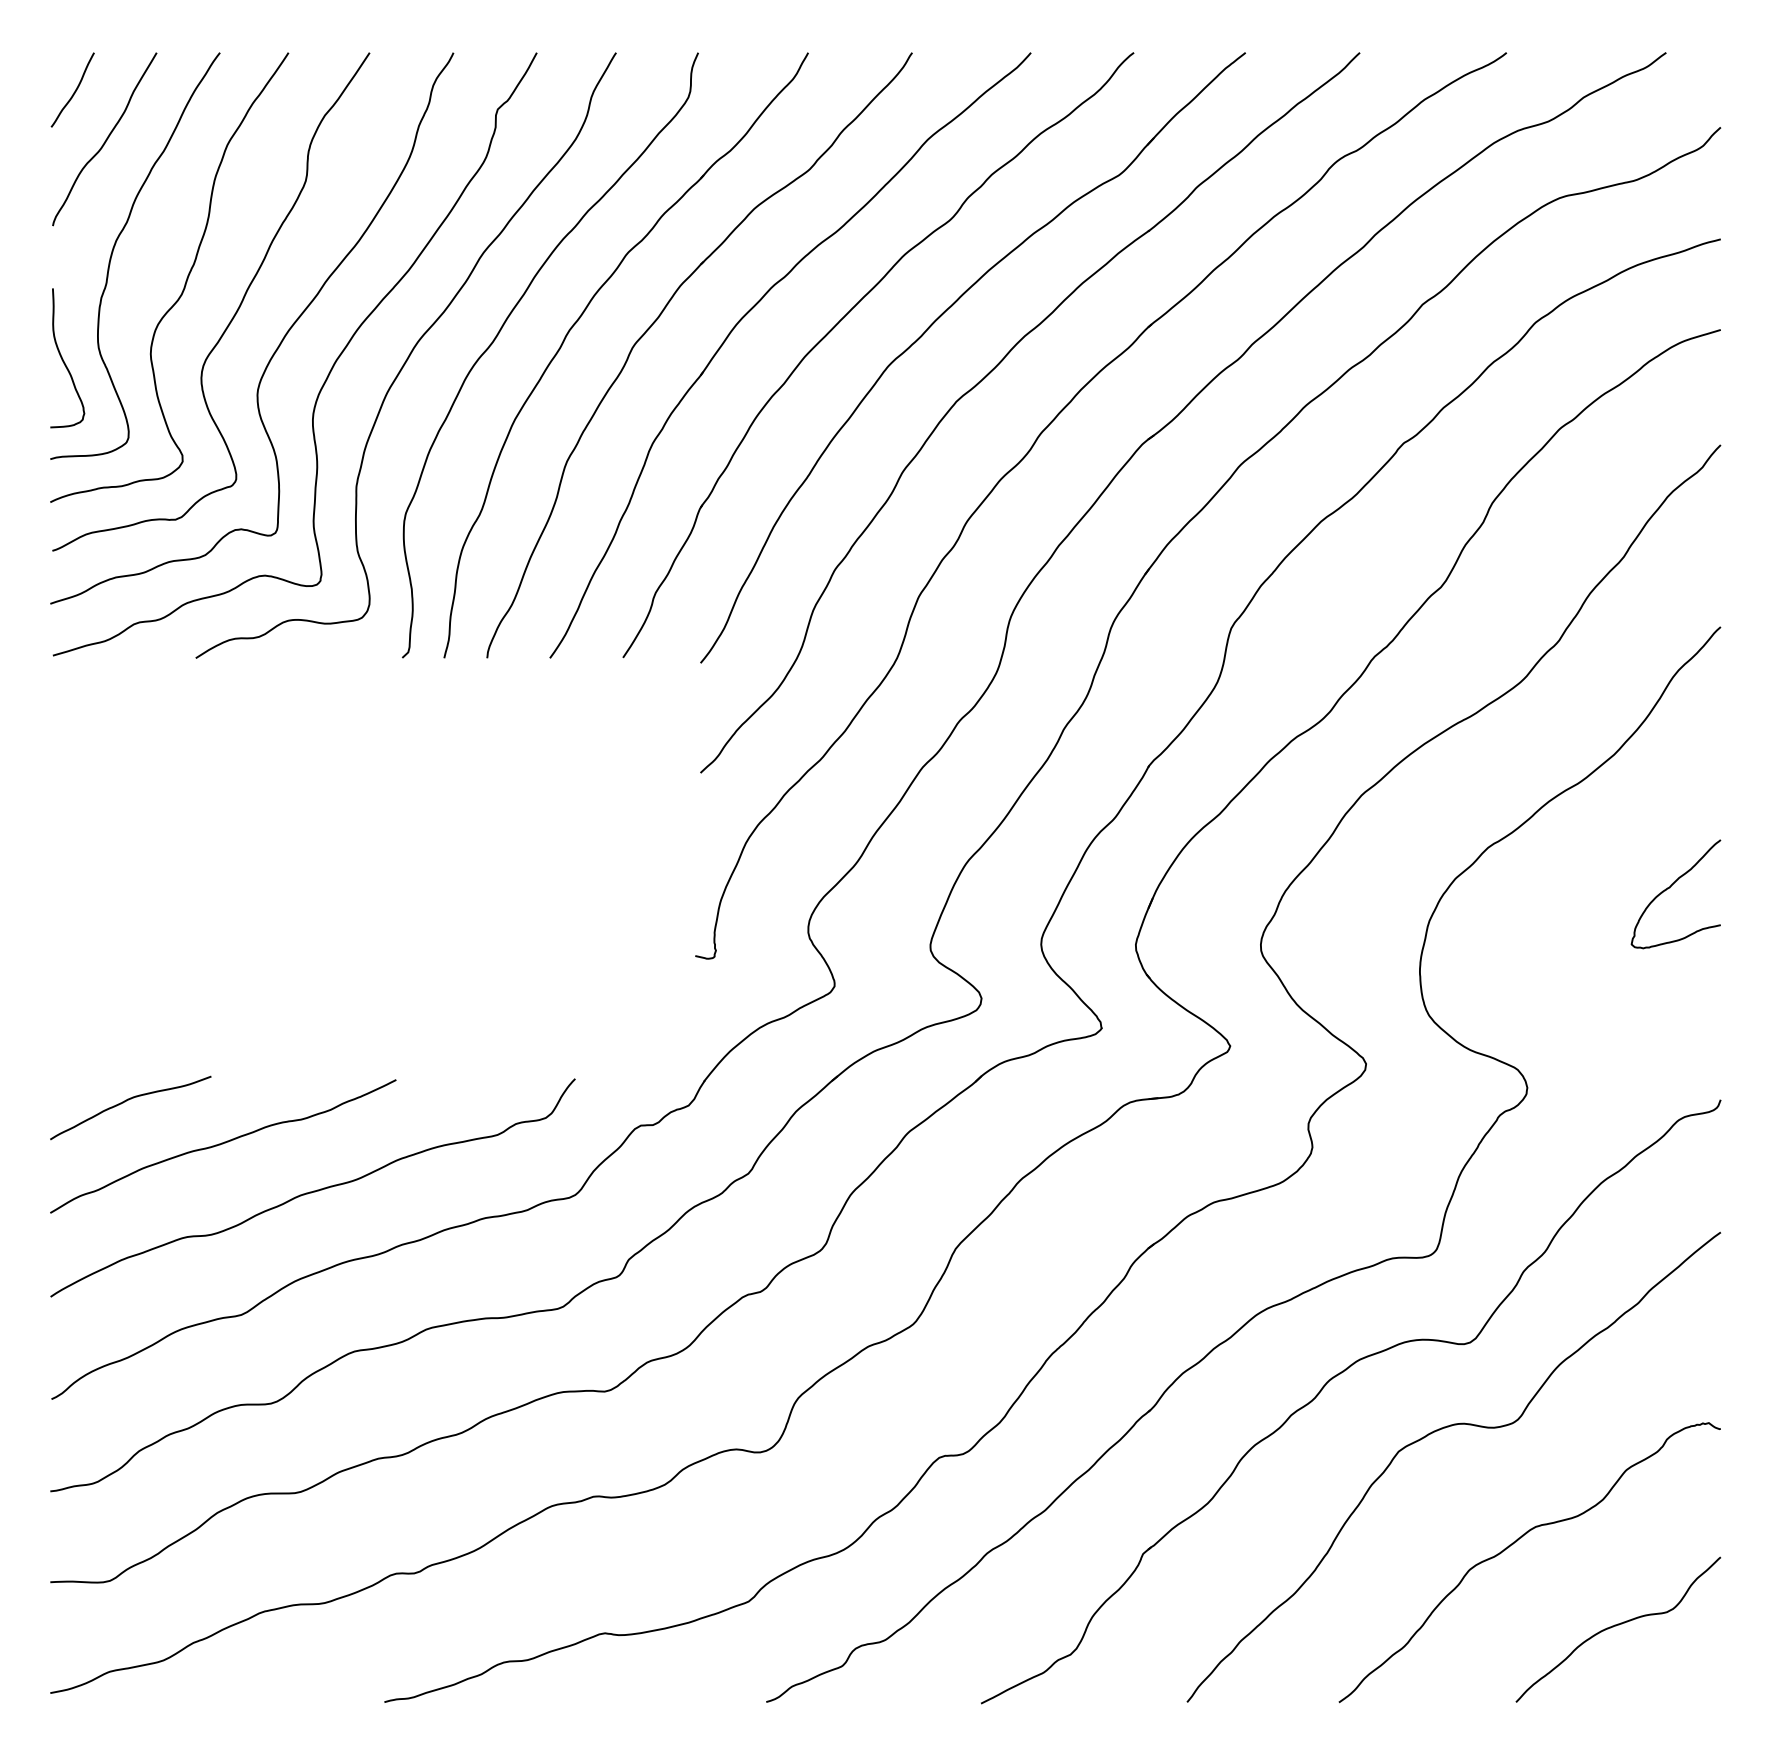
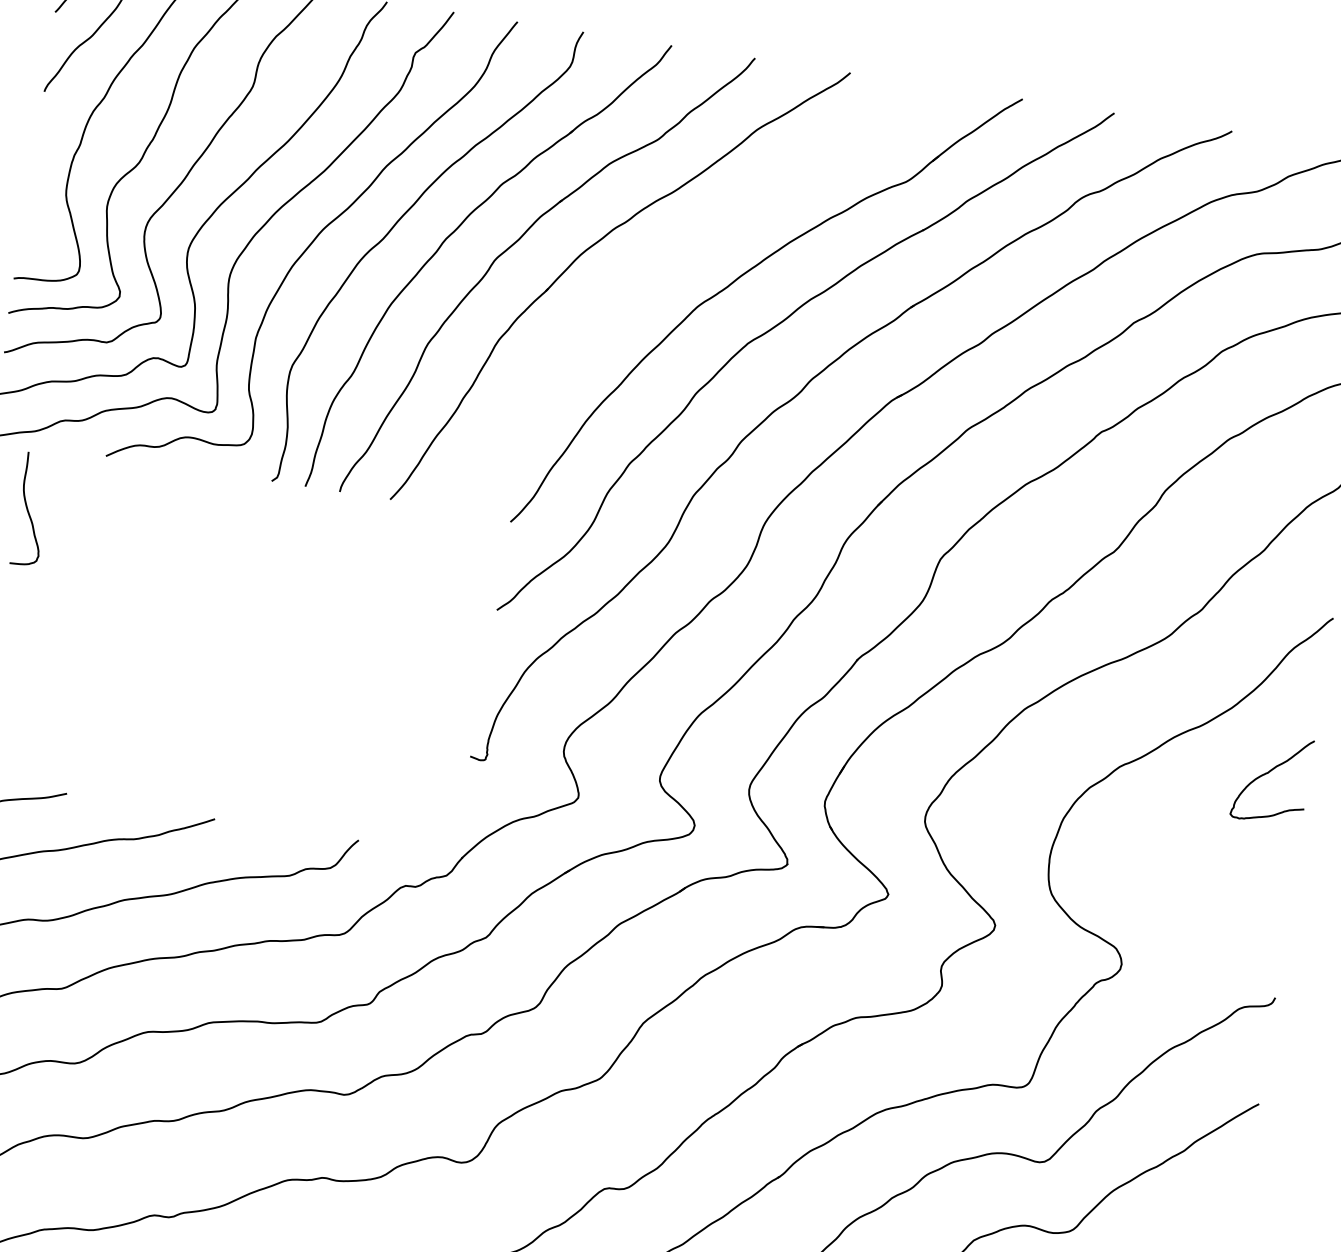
part: (839, 323) -> (663, 266), removed
curve: (63, 359) -> (28, 510), moved
curve: (1669, 888) -> (1267, 773), moved

